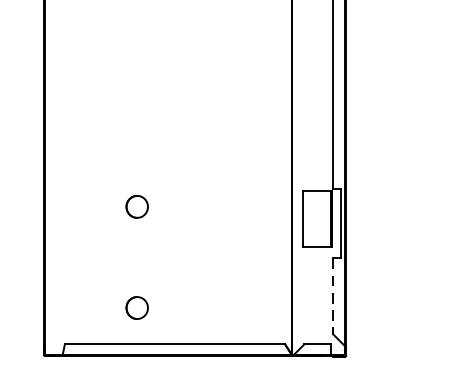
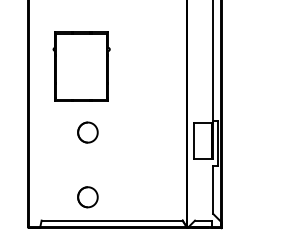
part: (127, 103) -> (81, 66), added
part: (136, 206) -> (87, 132), size x1.43
line: (333, 297) -> (213, 190), dashed -> solid
part: (136, 308) -> (87, 197), size x1.43

